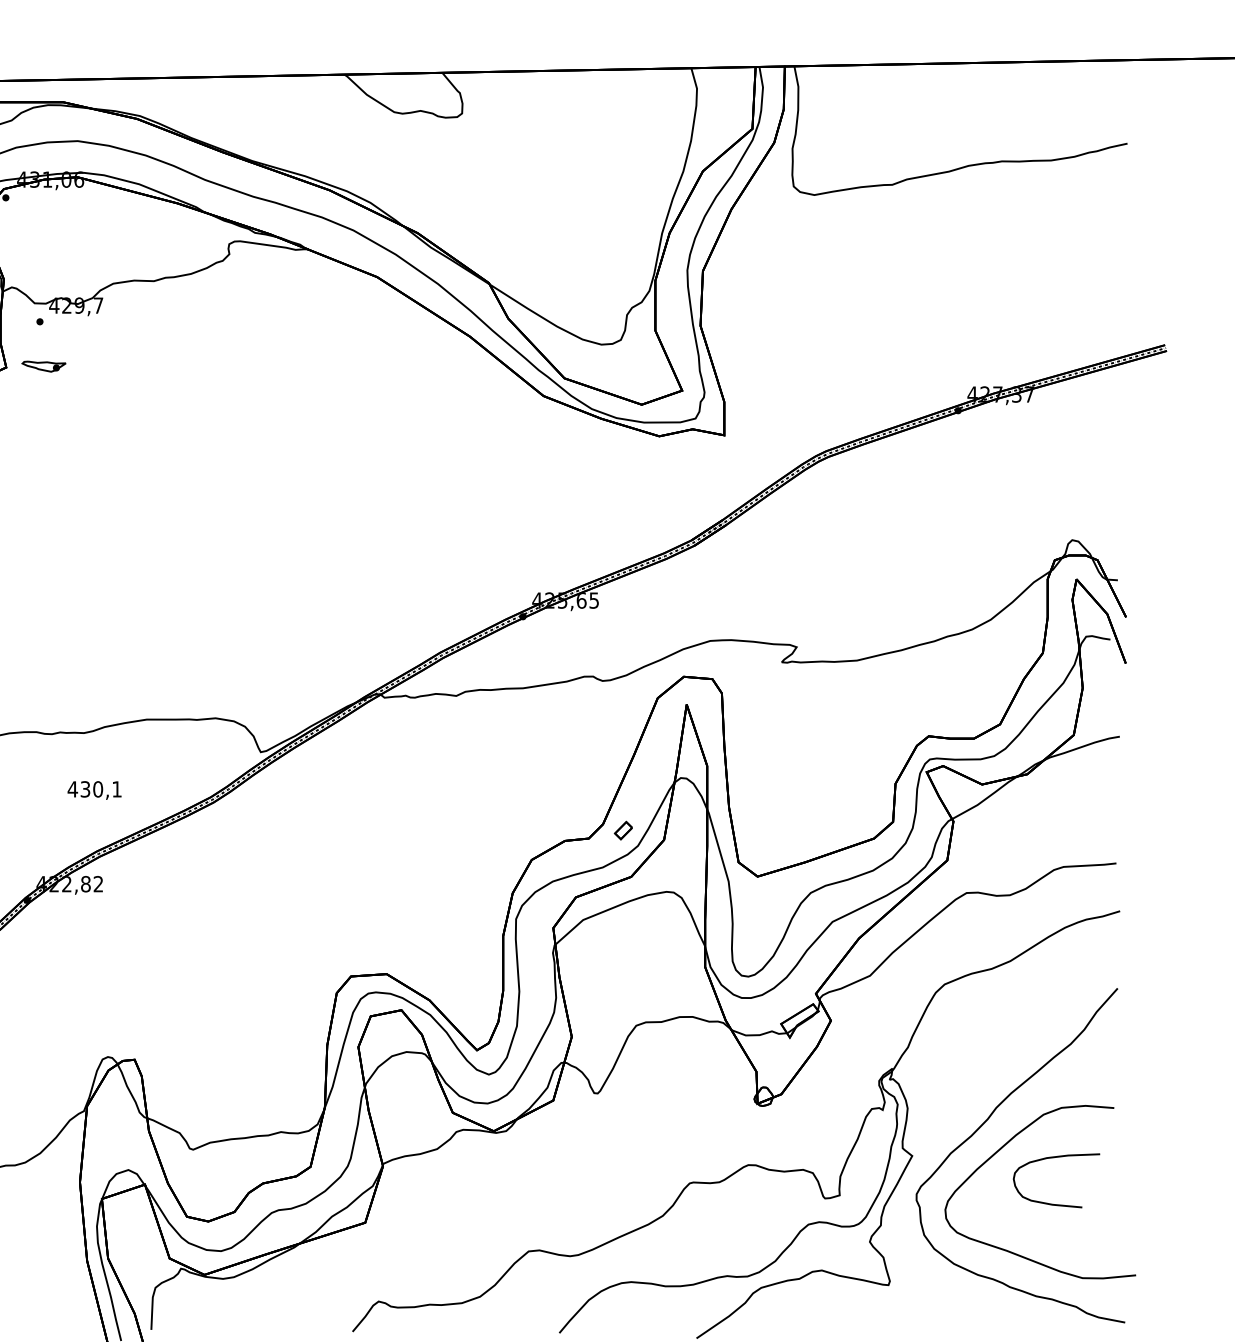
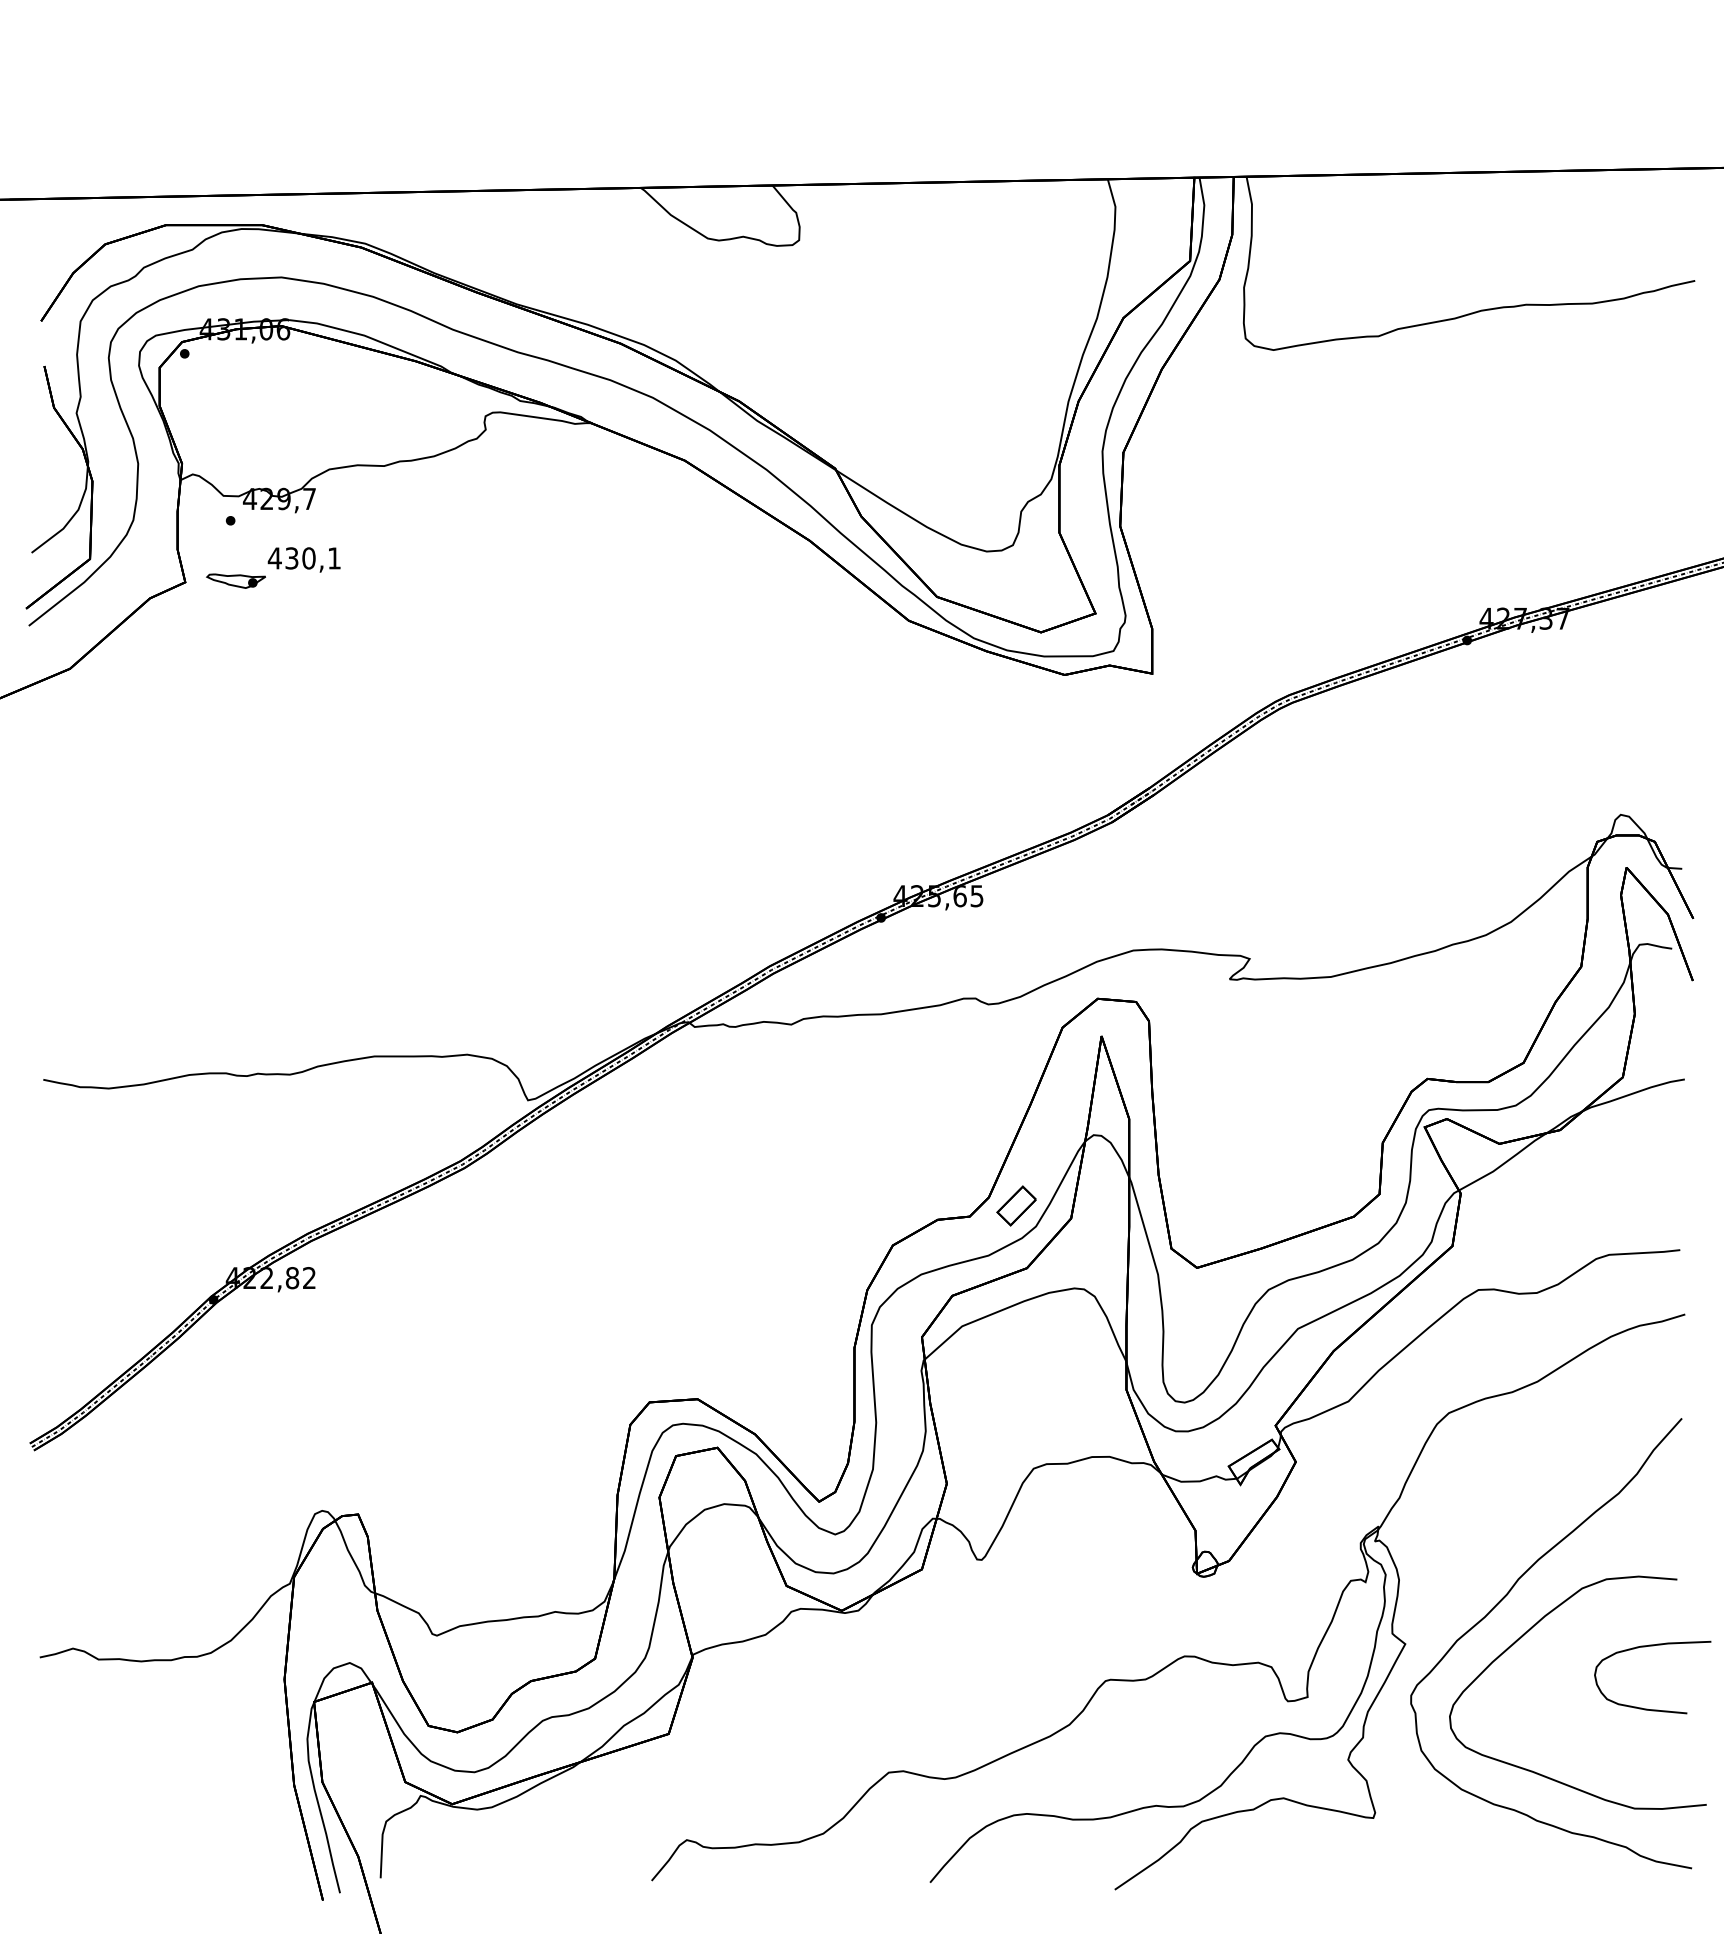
text: (94, 790) -> (303, 559), moved
part: (623, 830) -> (1016, 1205), size x1.67
curve: (1051, 1158) -> (1645, 1647), moved

